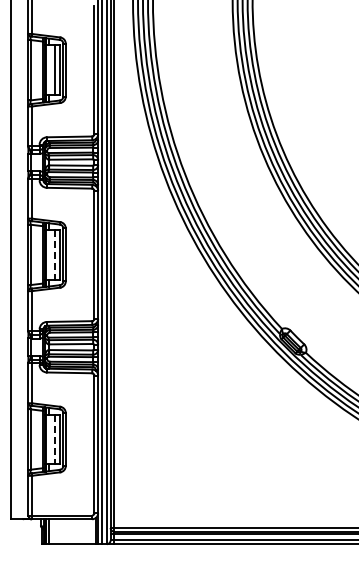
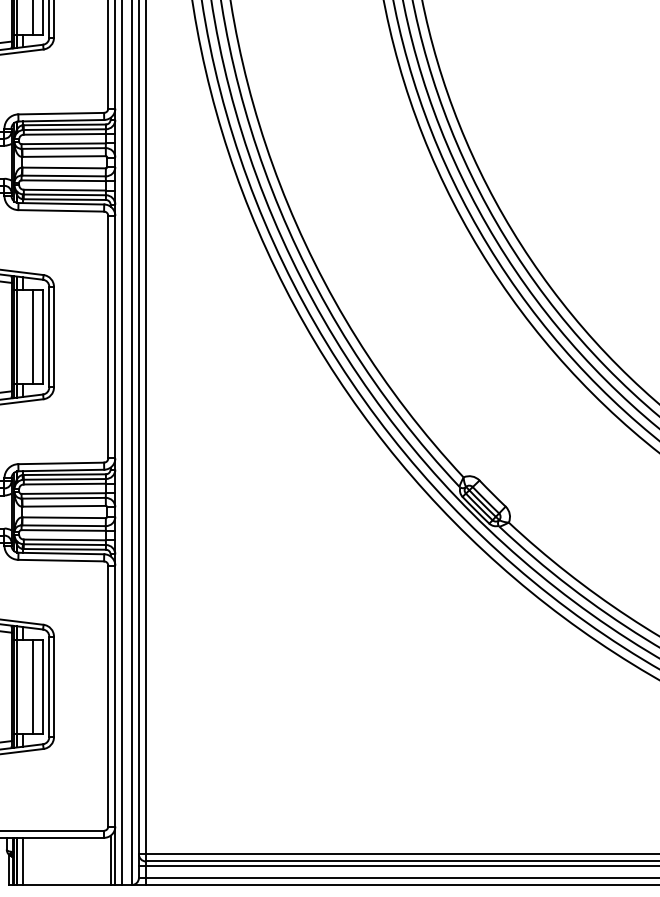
line: (54, 254) -> (32, 336), dashed -> solid
line: (54, 439) -> (32, 686), dashed -> solid

